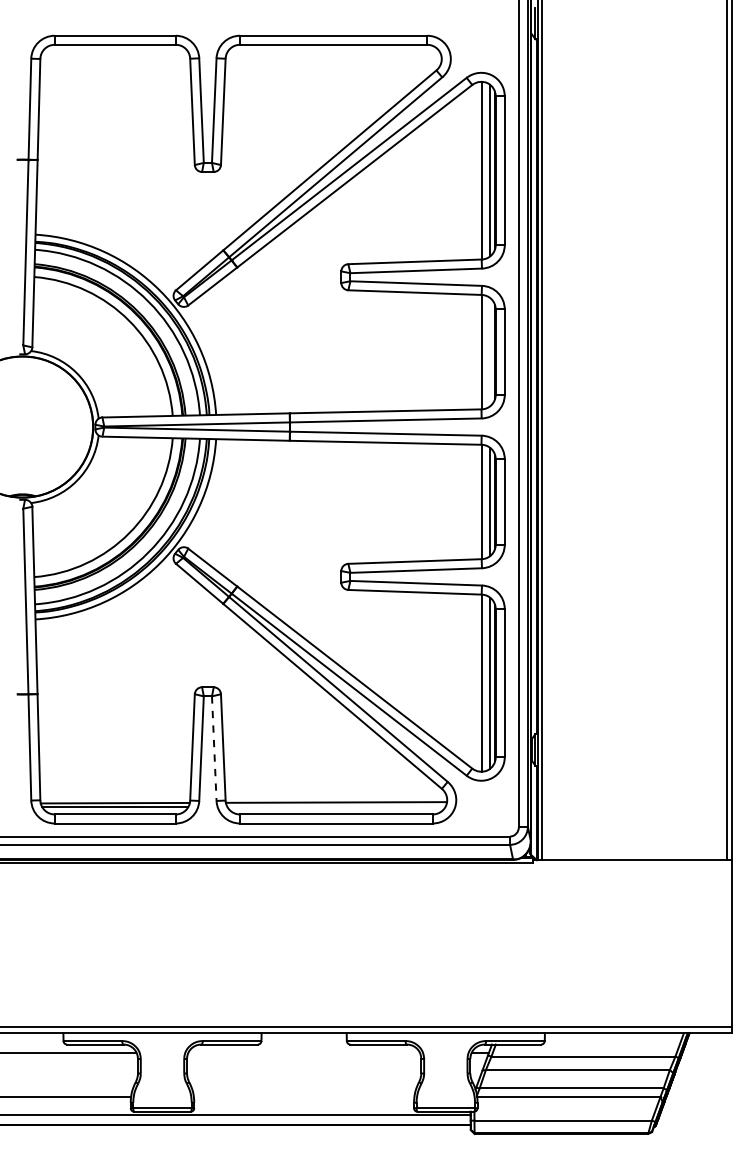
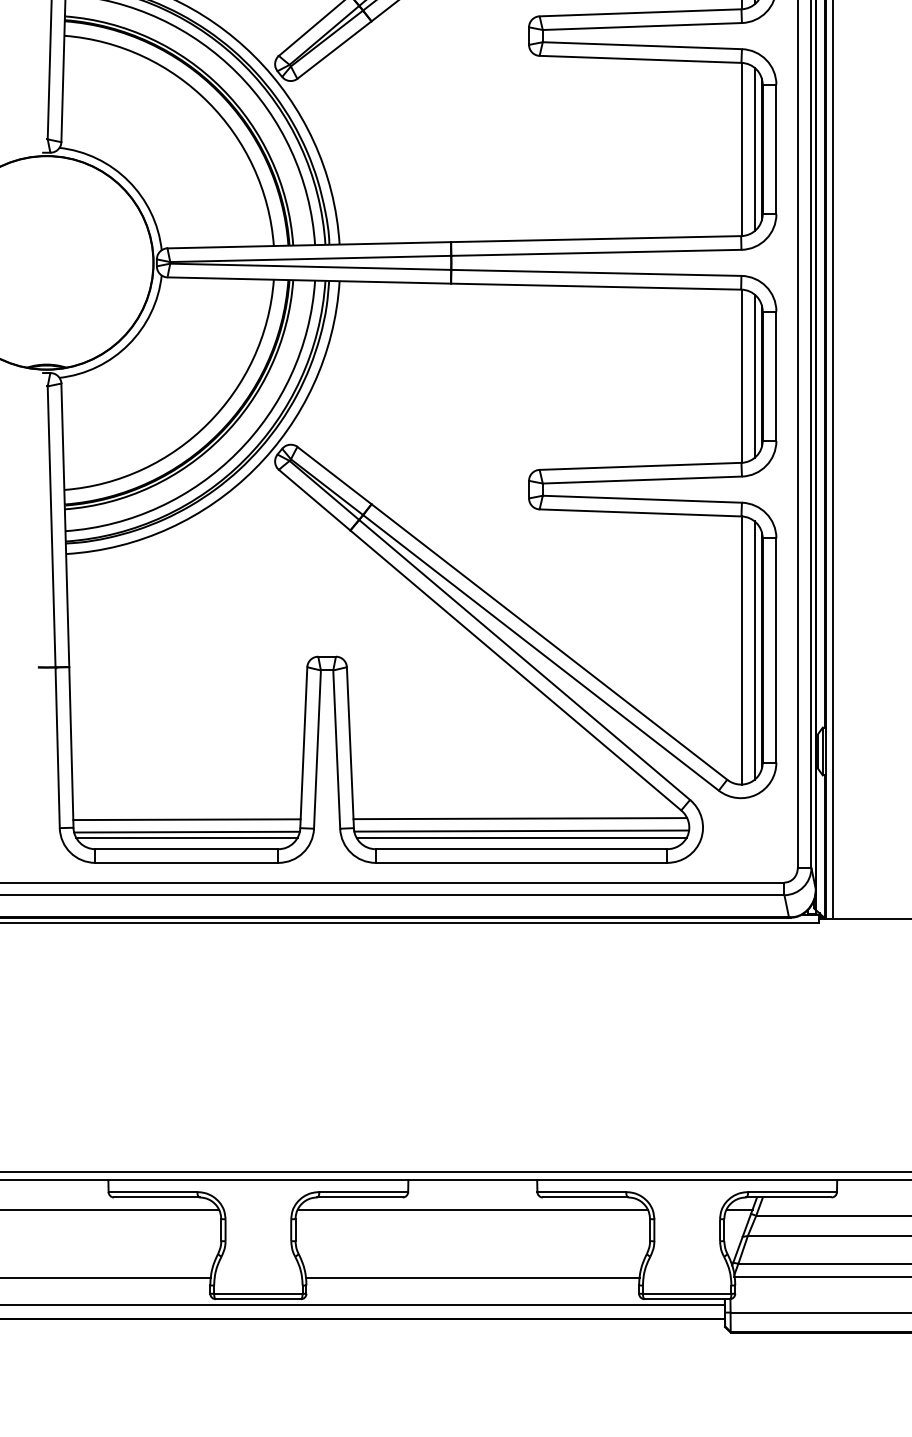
line: (490, 352) -> (754, 150), added
line: (214, 749) -> (337, 750), dashed -> solid
line: (335, 793) -> (520, 817), added
line: (115, 794) -> (187, 818), added
line: (336, 806) -> (521, 837), added
line: (303, 1052) -> (471, 1209), added
line: (303, 1097) -> (471, 1277), added

